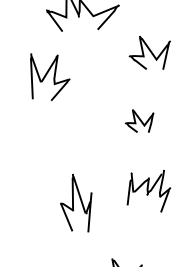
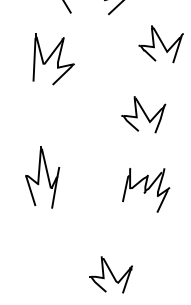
part: (139, 120) -> (143, 114), size x1.43
part: (76, 203) -> (42, 177), moved

